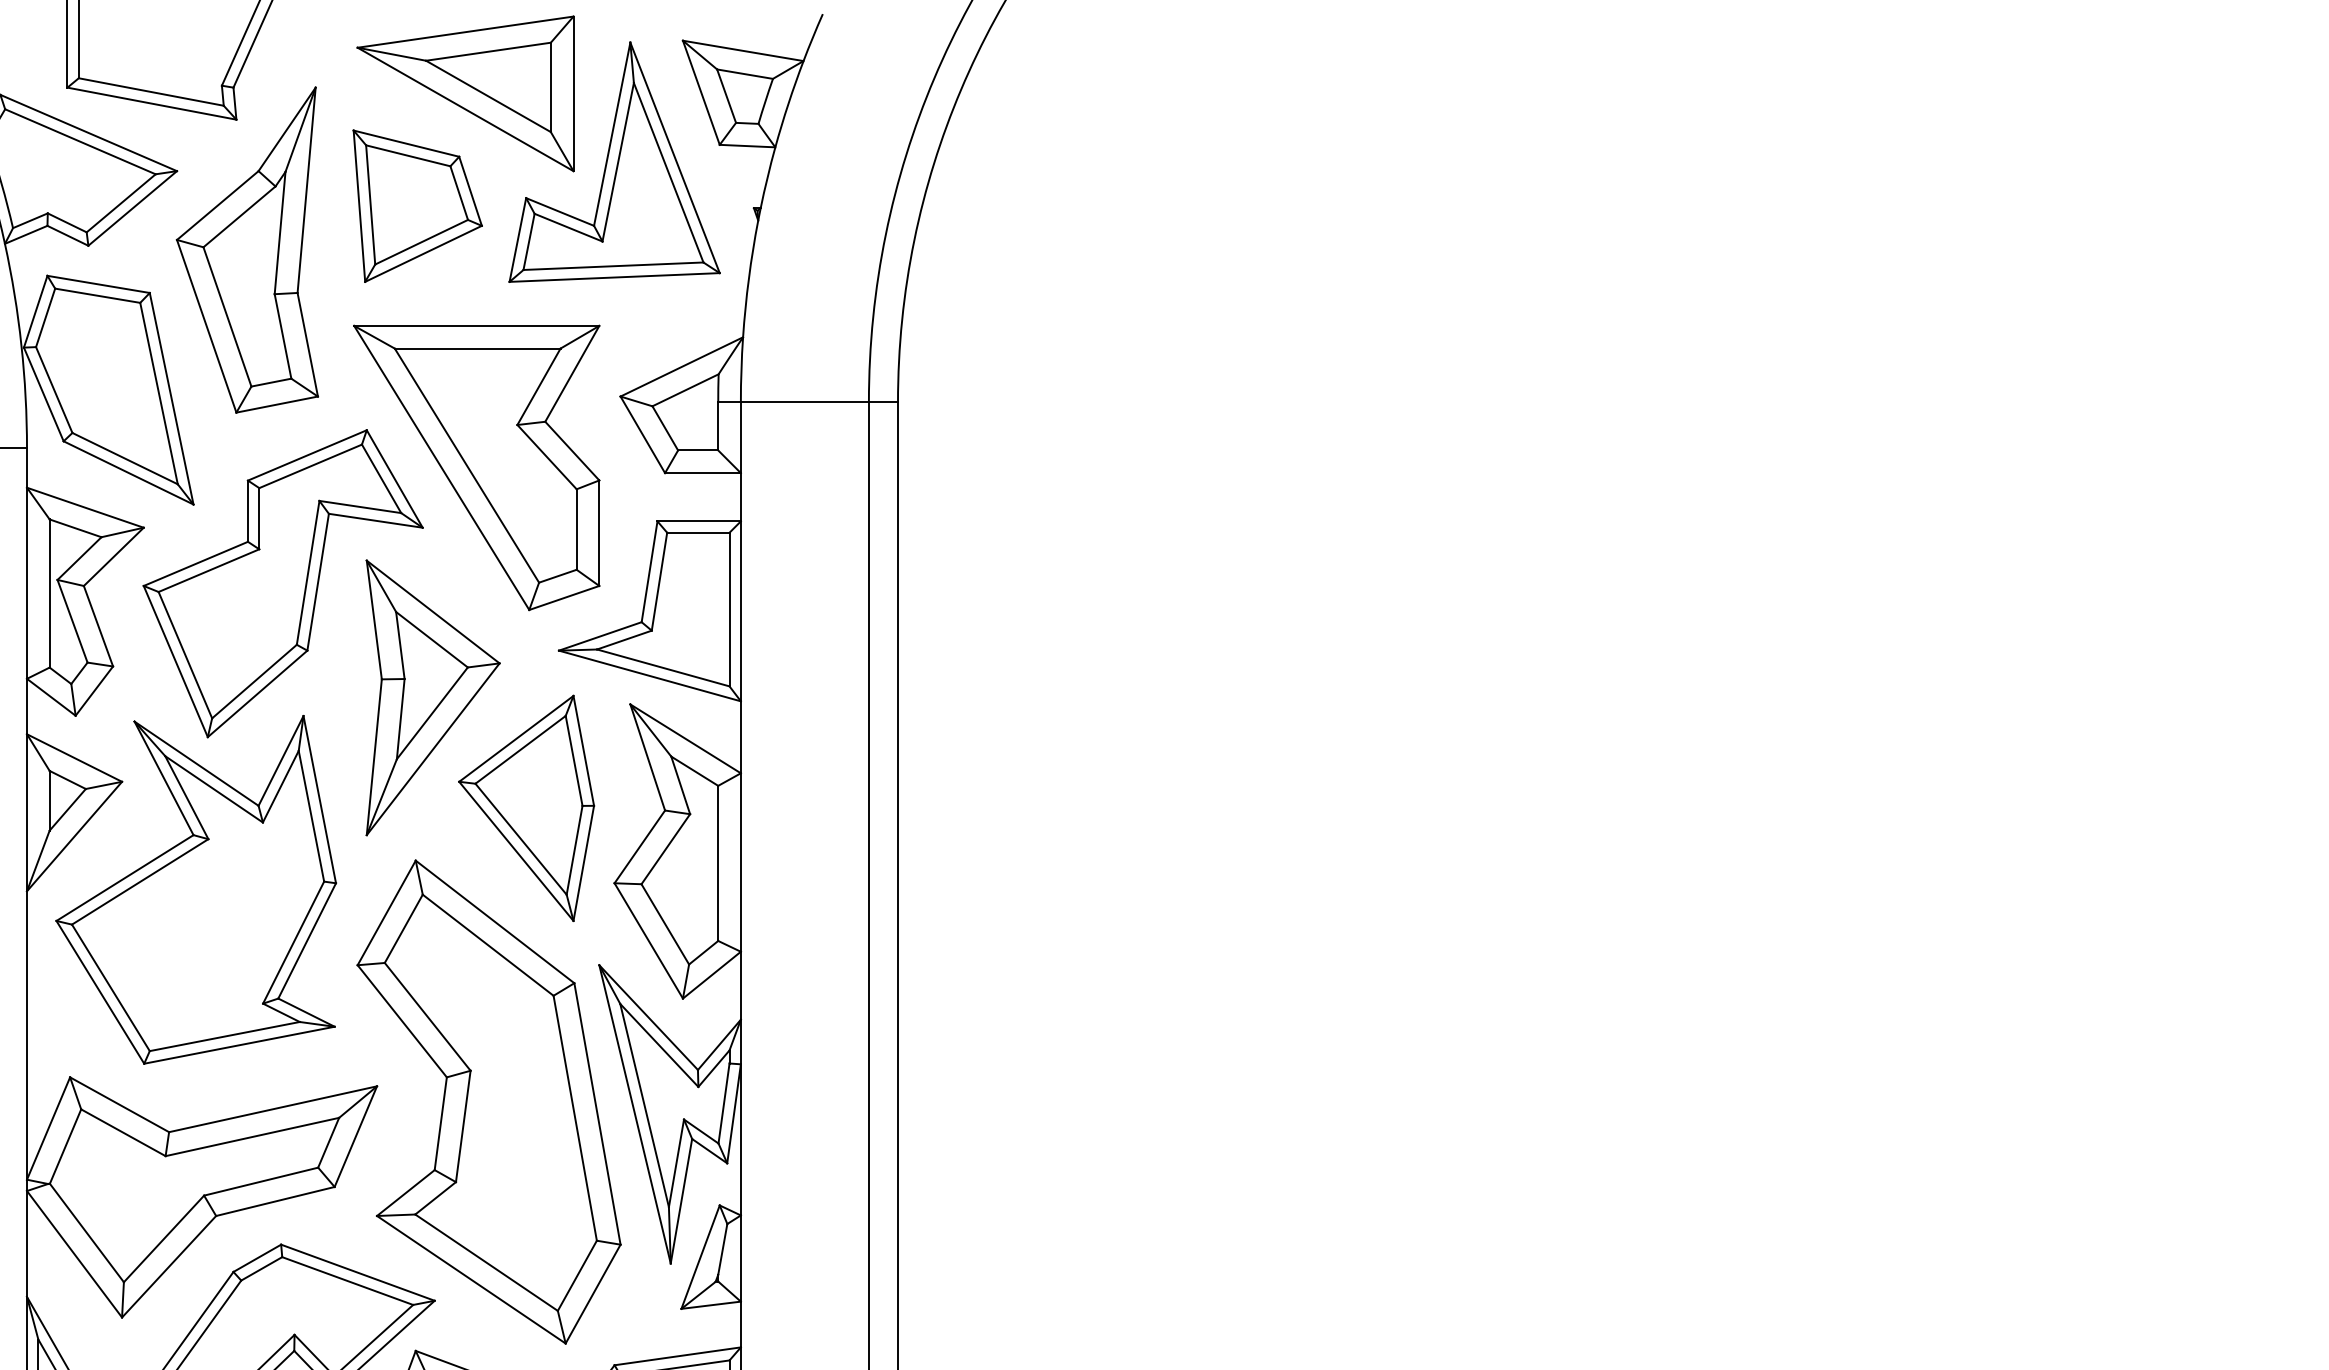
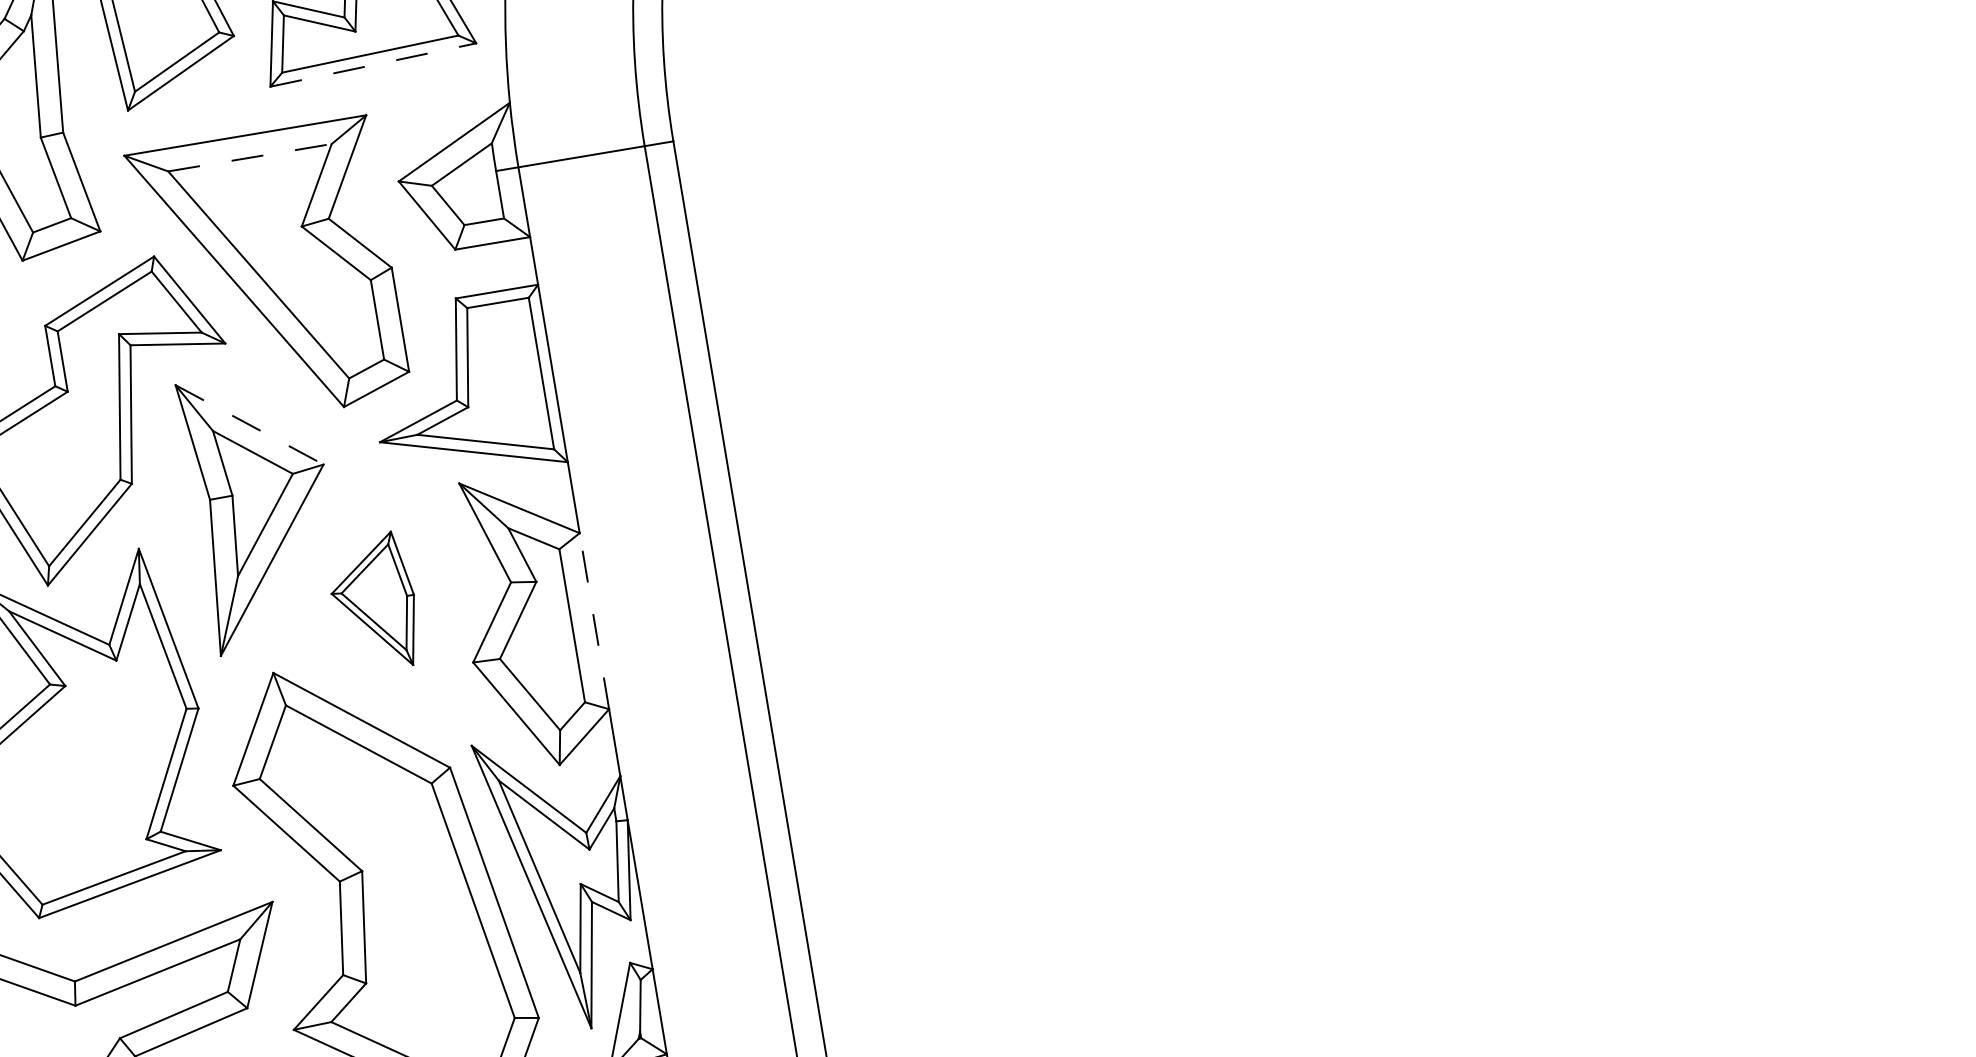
line: (615, 277) -> (374, 64), solid -> dashed
line: (477, 348) -> (249, 157), solid -> dashed
line: (433, 612) -> (249, 425), solid -> dashed
part: (526, 807) -> (373, 602), size x0.6
line: (740, 862) -> (594, 621), solid -> dashed

